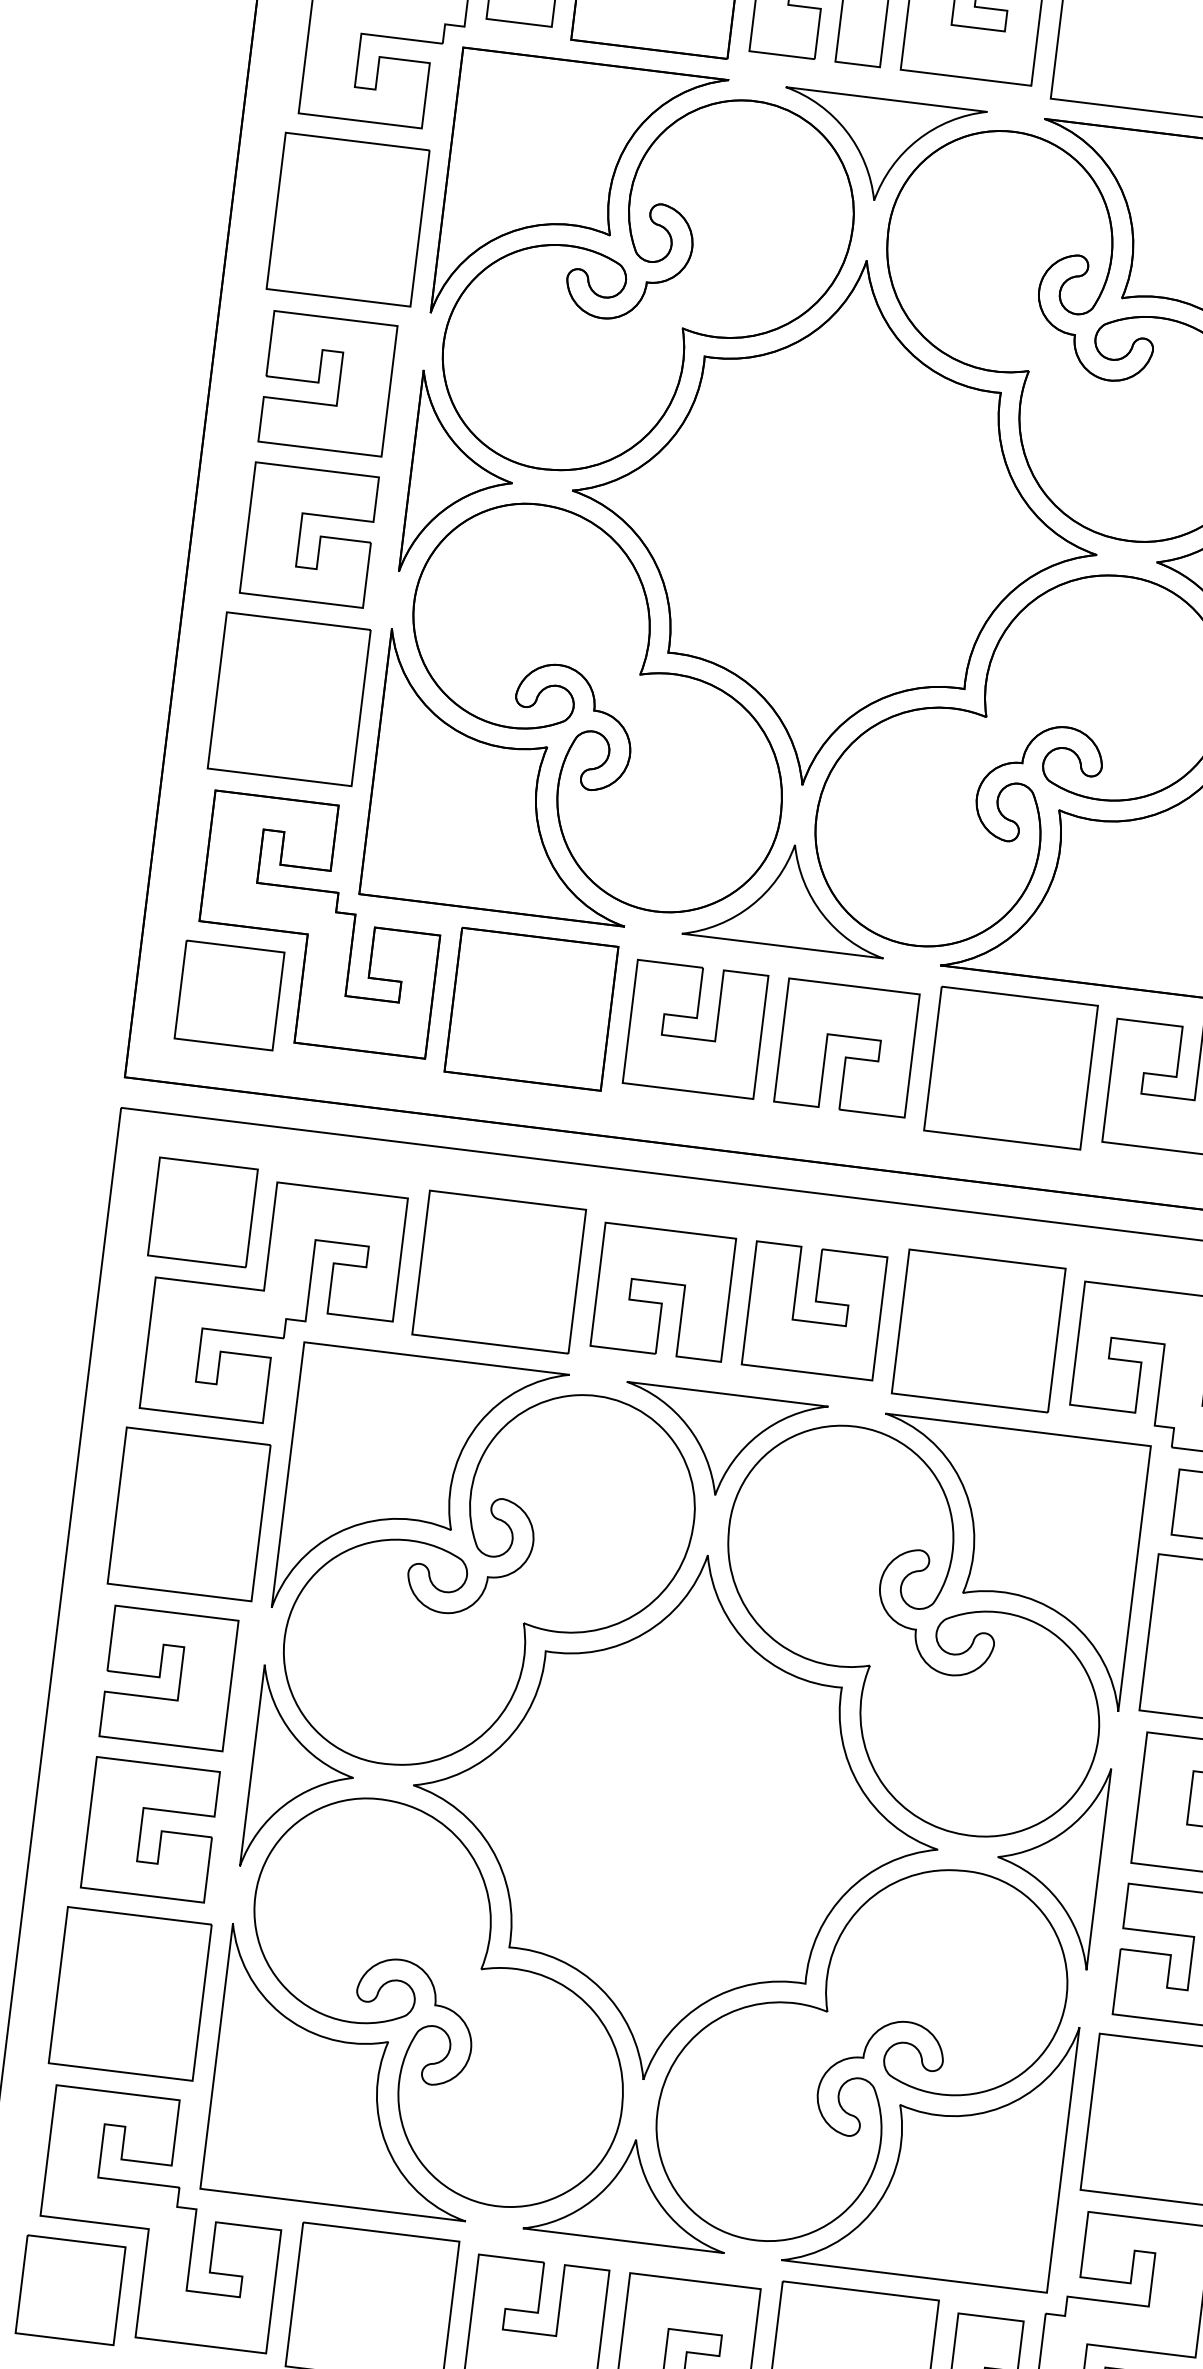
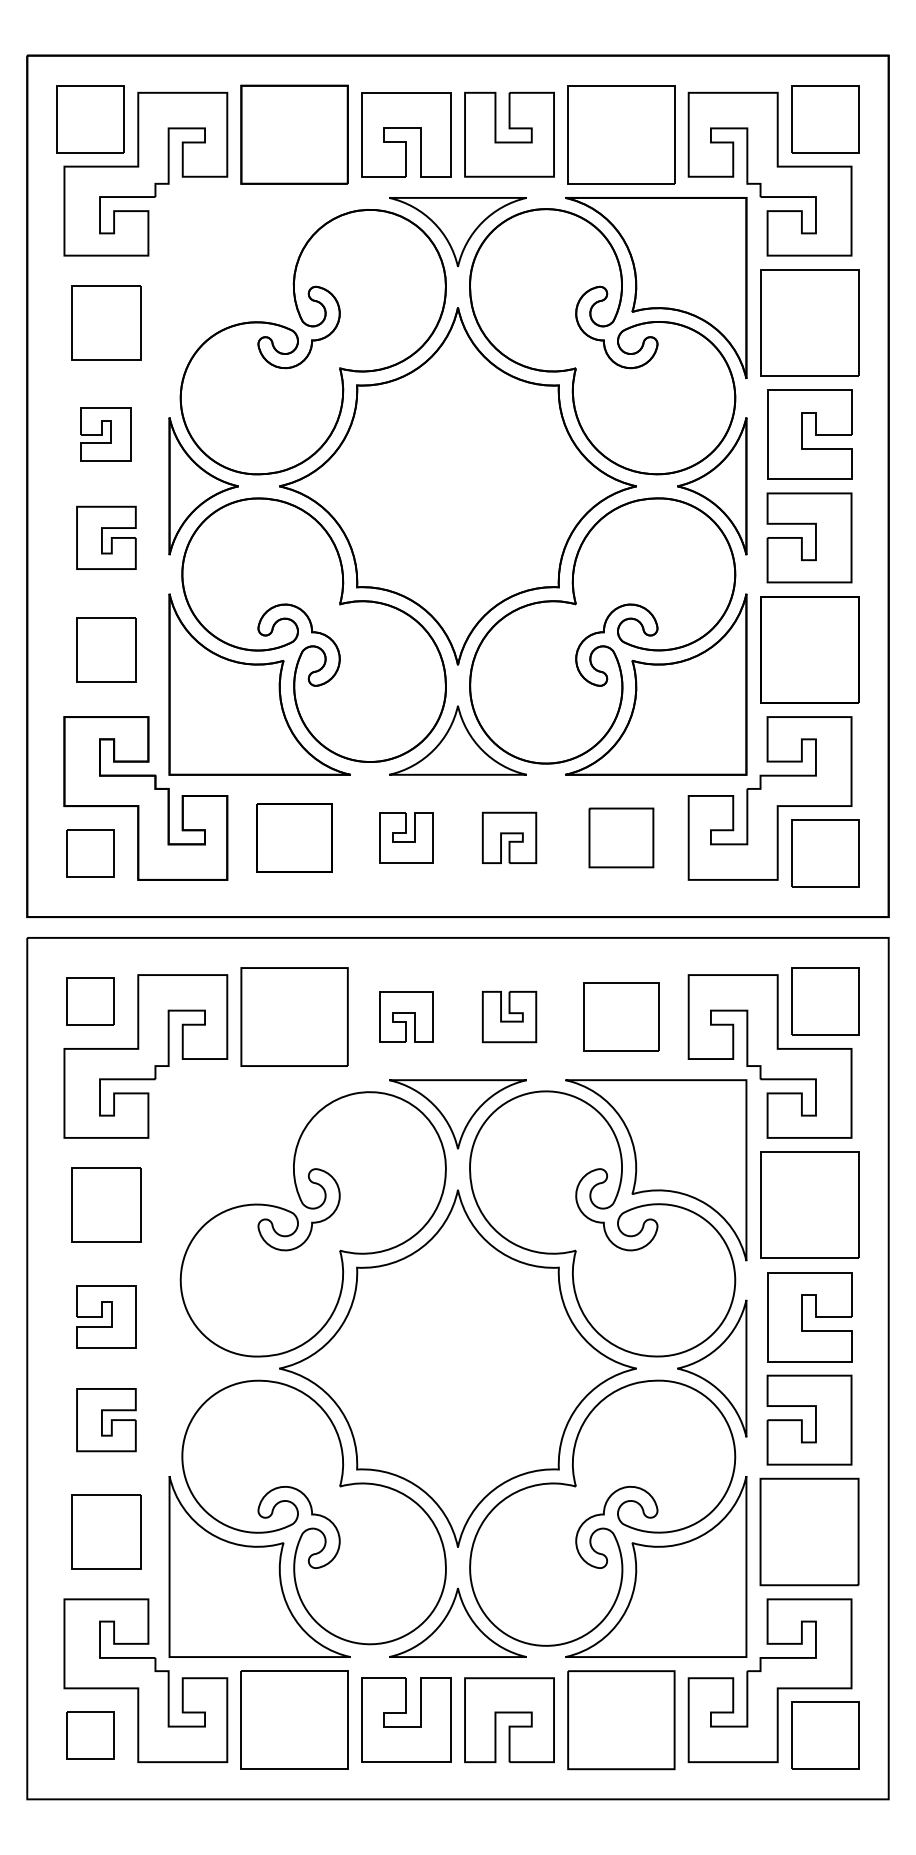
part: (579, 195) -> (259, 287), removed
part: (346, 218) -> (105, 322), size x0.7
part: (326, 383) -> (105, 434), size x0.6
part: (309, 534) -> (106, 537), size x0.7
part: (287, 698) -> (105, 649), size x0.6
part: (229, 995) -> (90, 853), size x0.7
part: (531, 1008) -> (294, 837), size x0.7
part: (695, 1028) -> (406, 837), size x0.6
part: (846, 1047) -> (509, 837), size x0.6
part: (1011, 1067) -> (621, 837), size x0.6
part: (202, 1212) -> (90, 1001), size x0.7
part: (663, 1291) -> (406, 1016), size x0.6
part: (814, 1310) -> (509, 1016), size x0.6
part: (979, 1330) -> (621, 1016), size x0.7
part: (420, 1491) -> (259, 1170), removed
part: (187, 1513) -> (105, 1204), size x0.7
part: (167, 1678) -> (105, 1317), size x0.7
curve: (314, 1758) -> (210, 1358), removed
part: (150, 1828) -> (106, 1419), size x0.7
part: (129, 1993) -> (105, 1531), size x0.7
part: (70, 2289) -> (90, 1735), size x0.7

